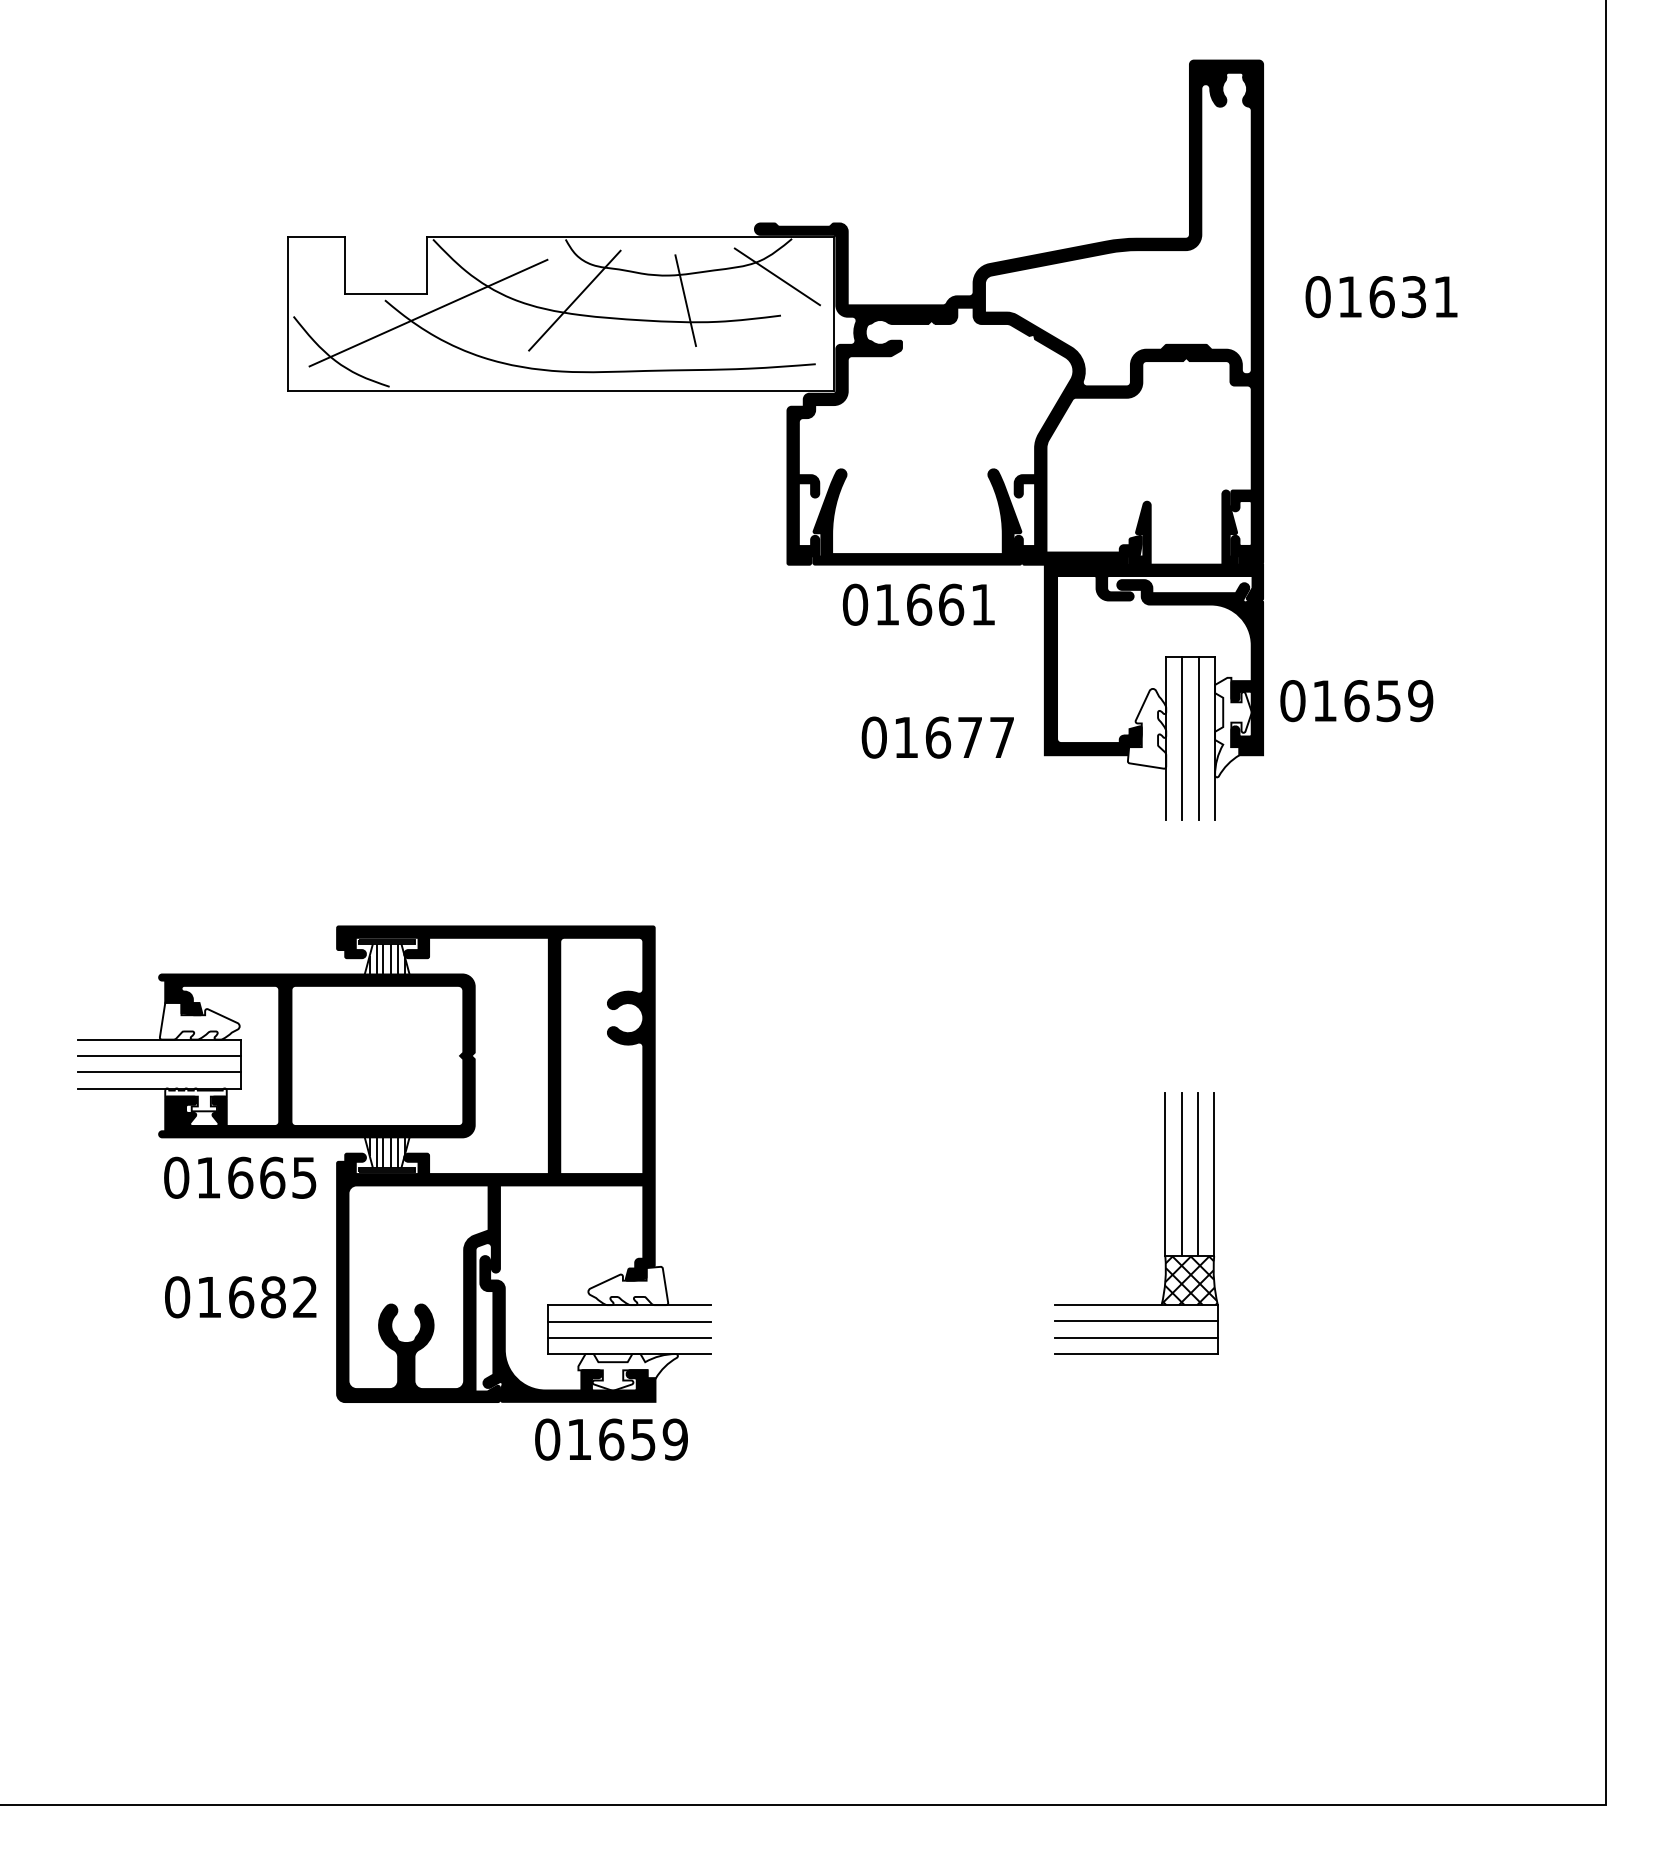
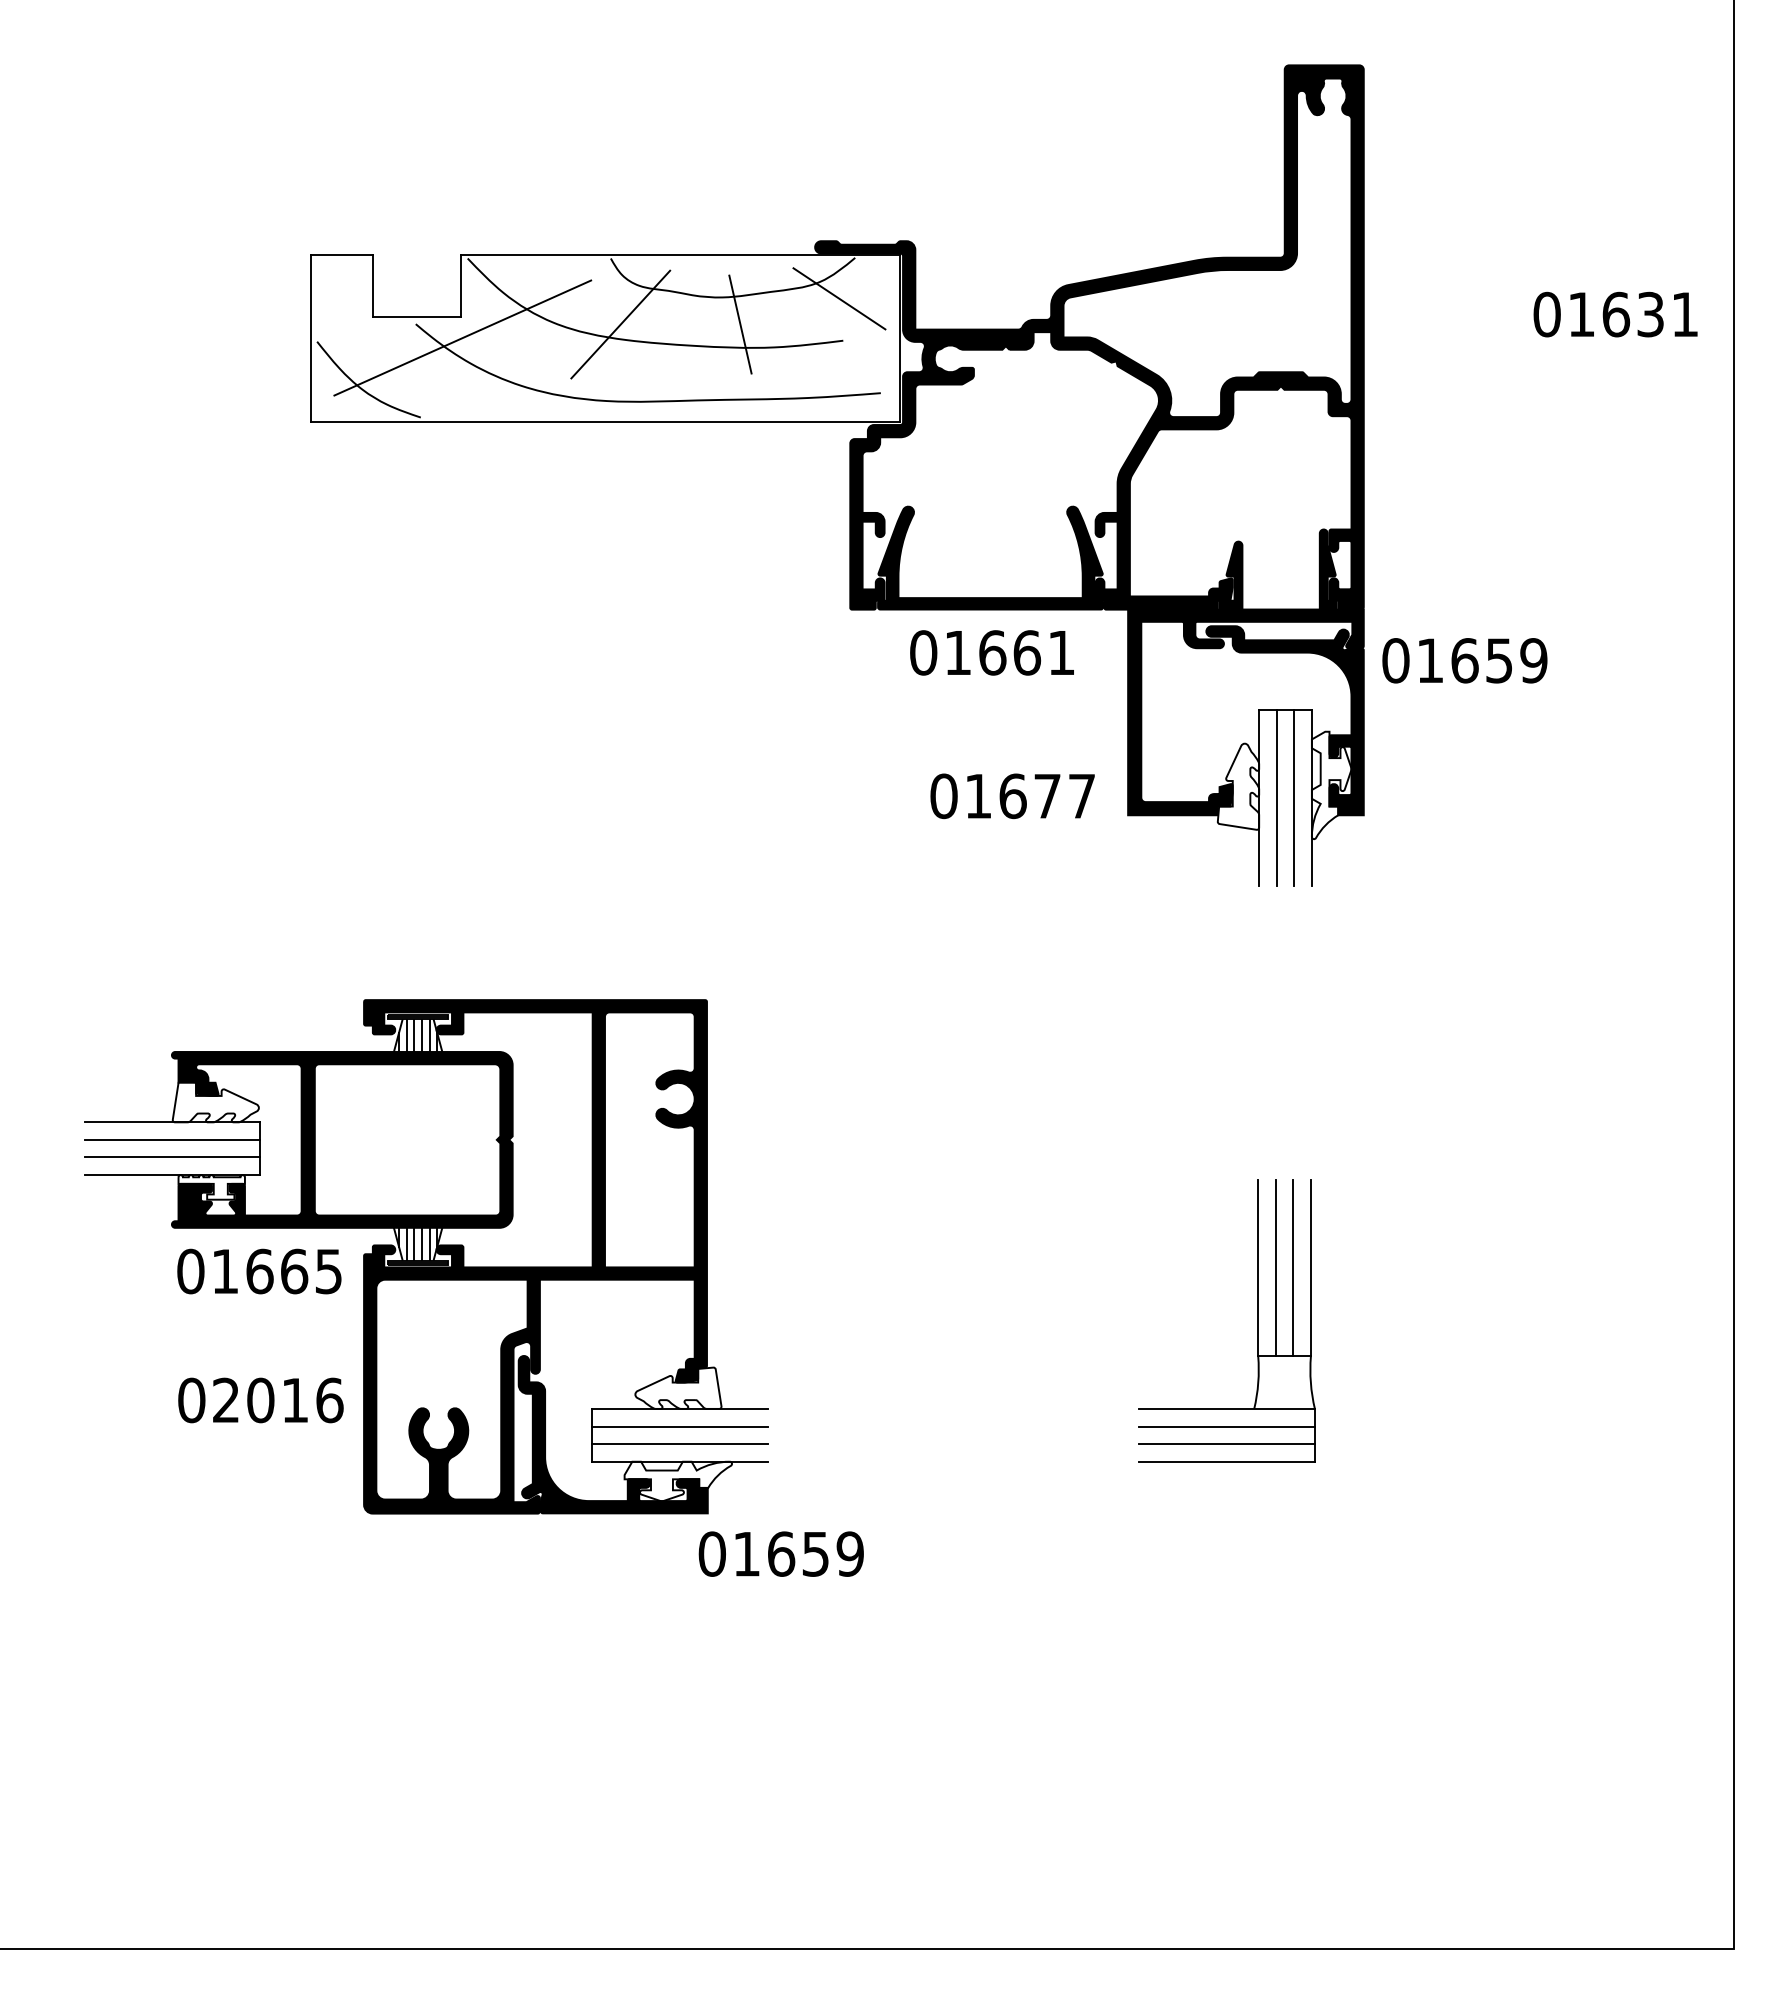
text: (1381, 296) -> (1615, 314), moved
text: (1356, 700) -> (1464, 660), moved
hatch: (1189, 1280) -> (1284, 1382), removed
text: (257, 1297) -> (278, 1400), 01682 -> 02016
text: (610, 1439) -> (780, 1553), moved

